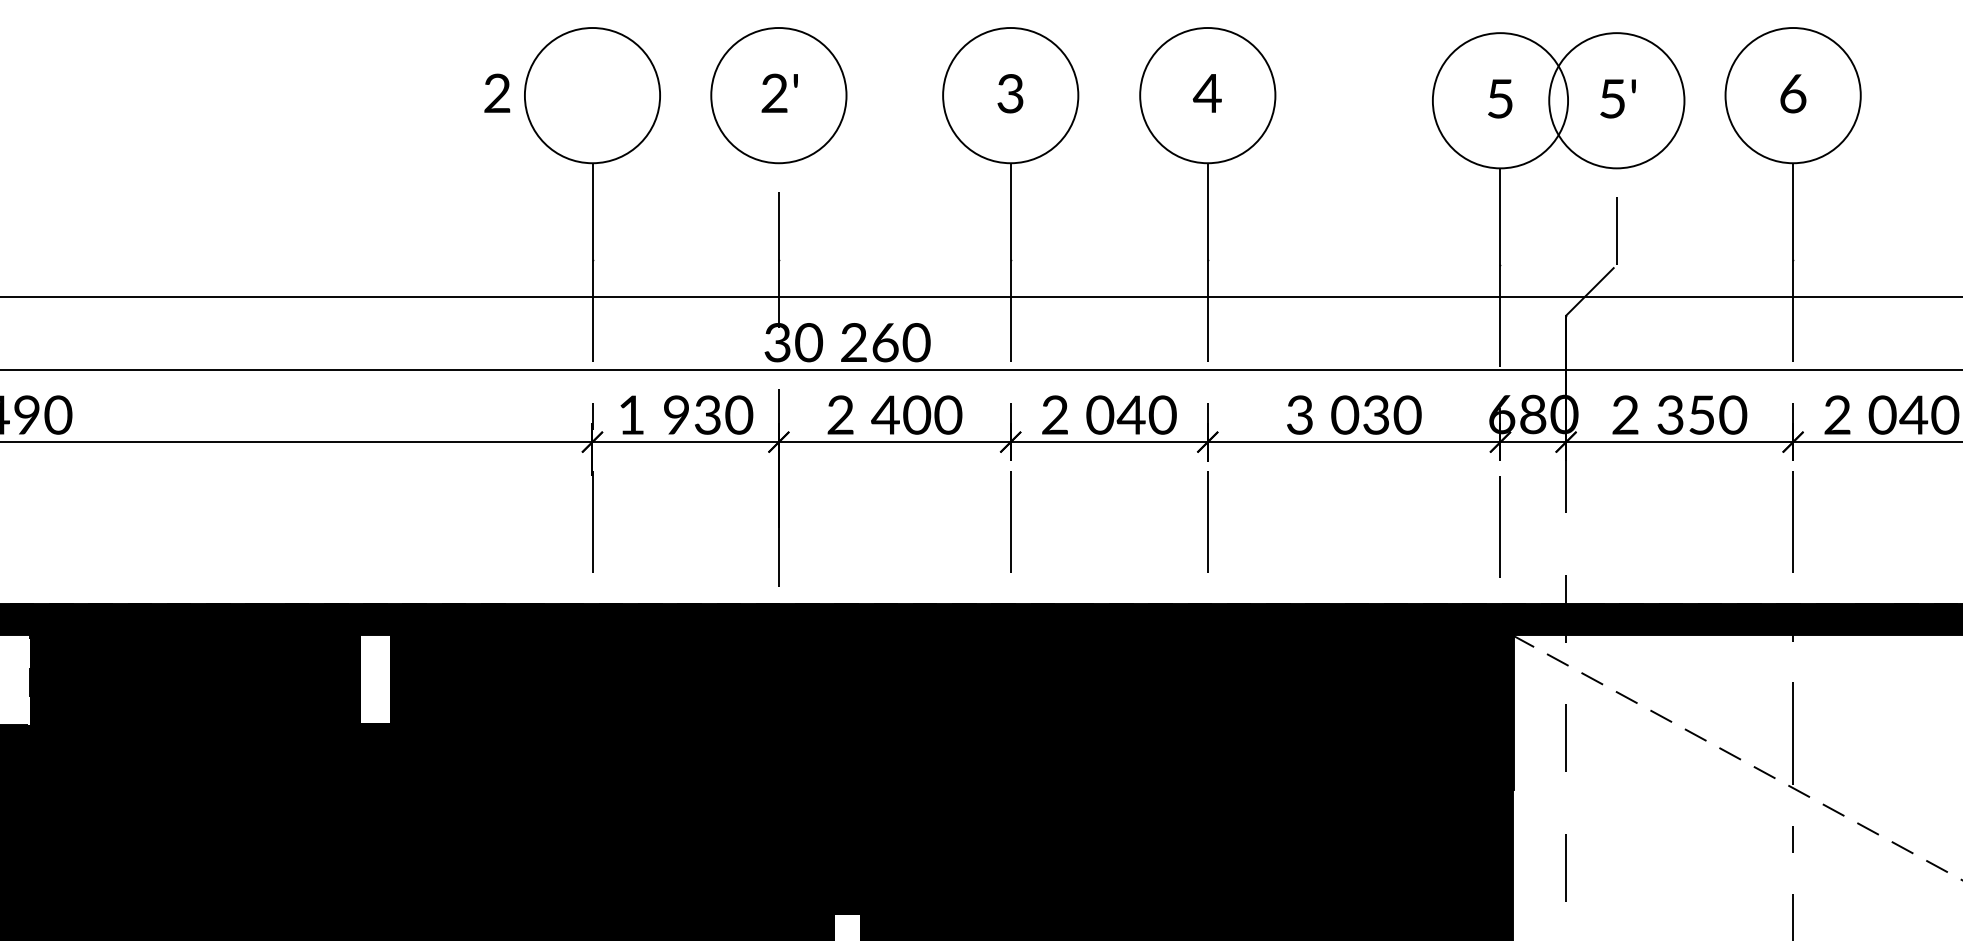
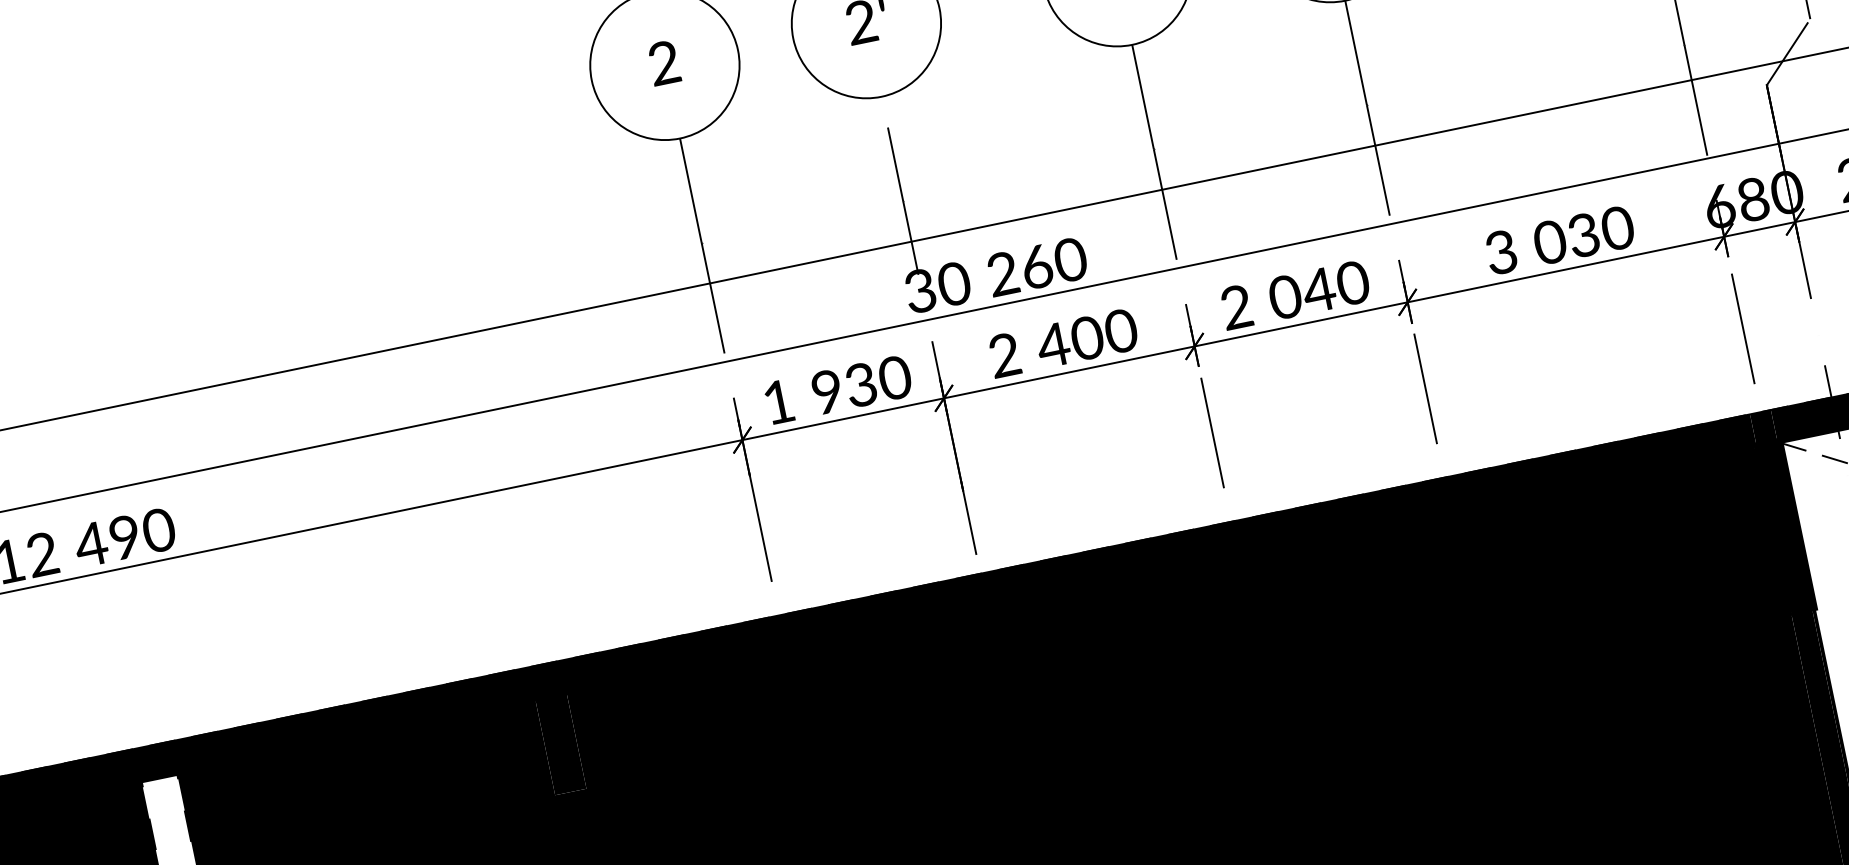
text: (497, 92) -> (664, 62), moved
fill: (375, 677) -> (560, 743), added

